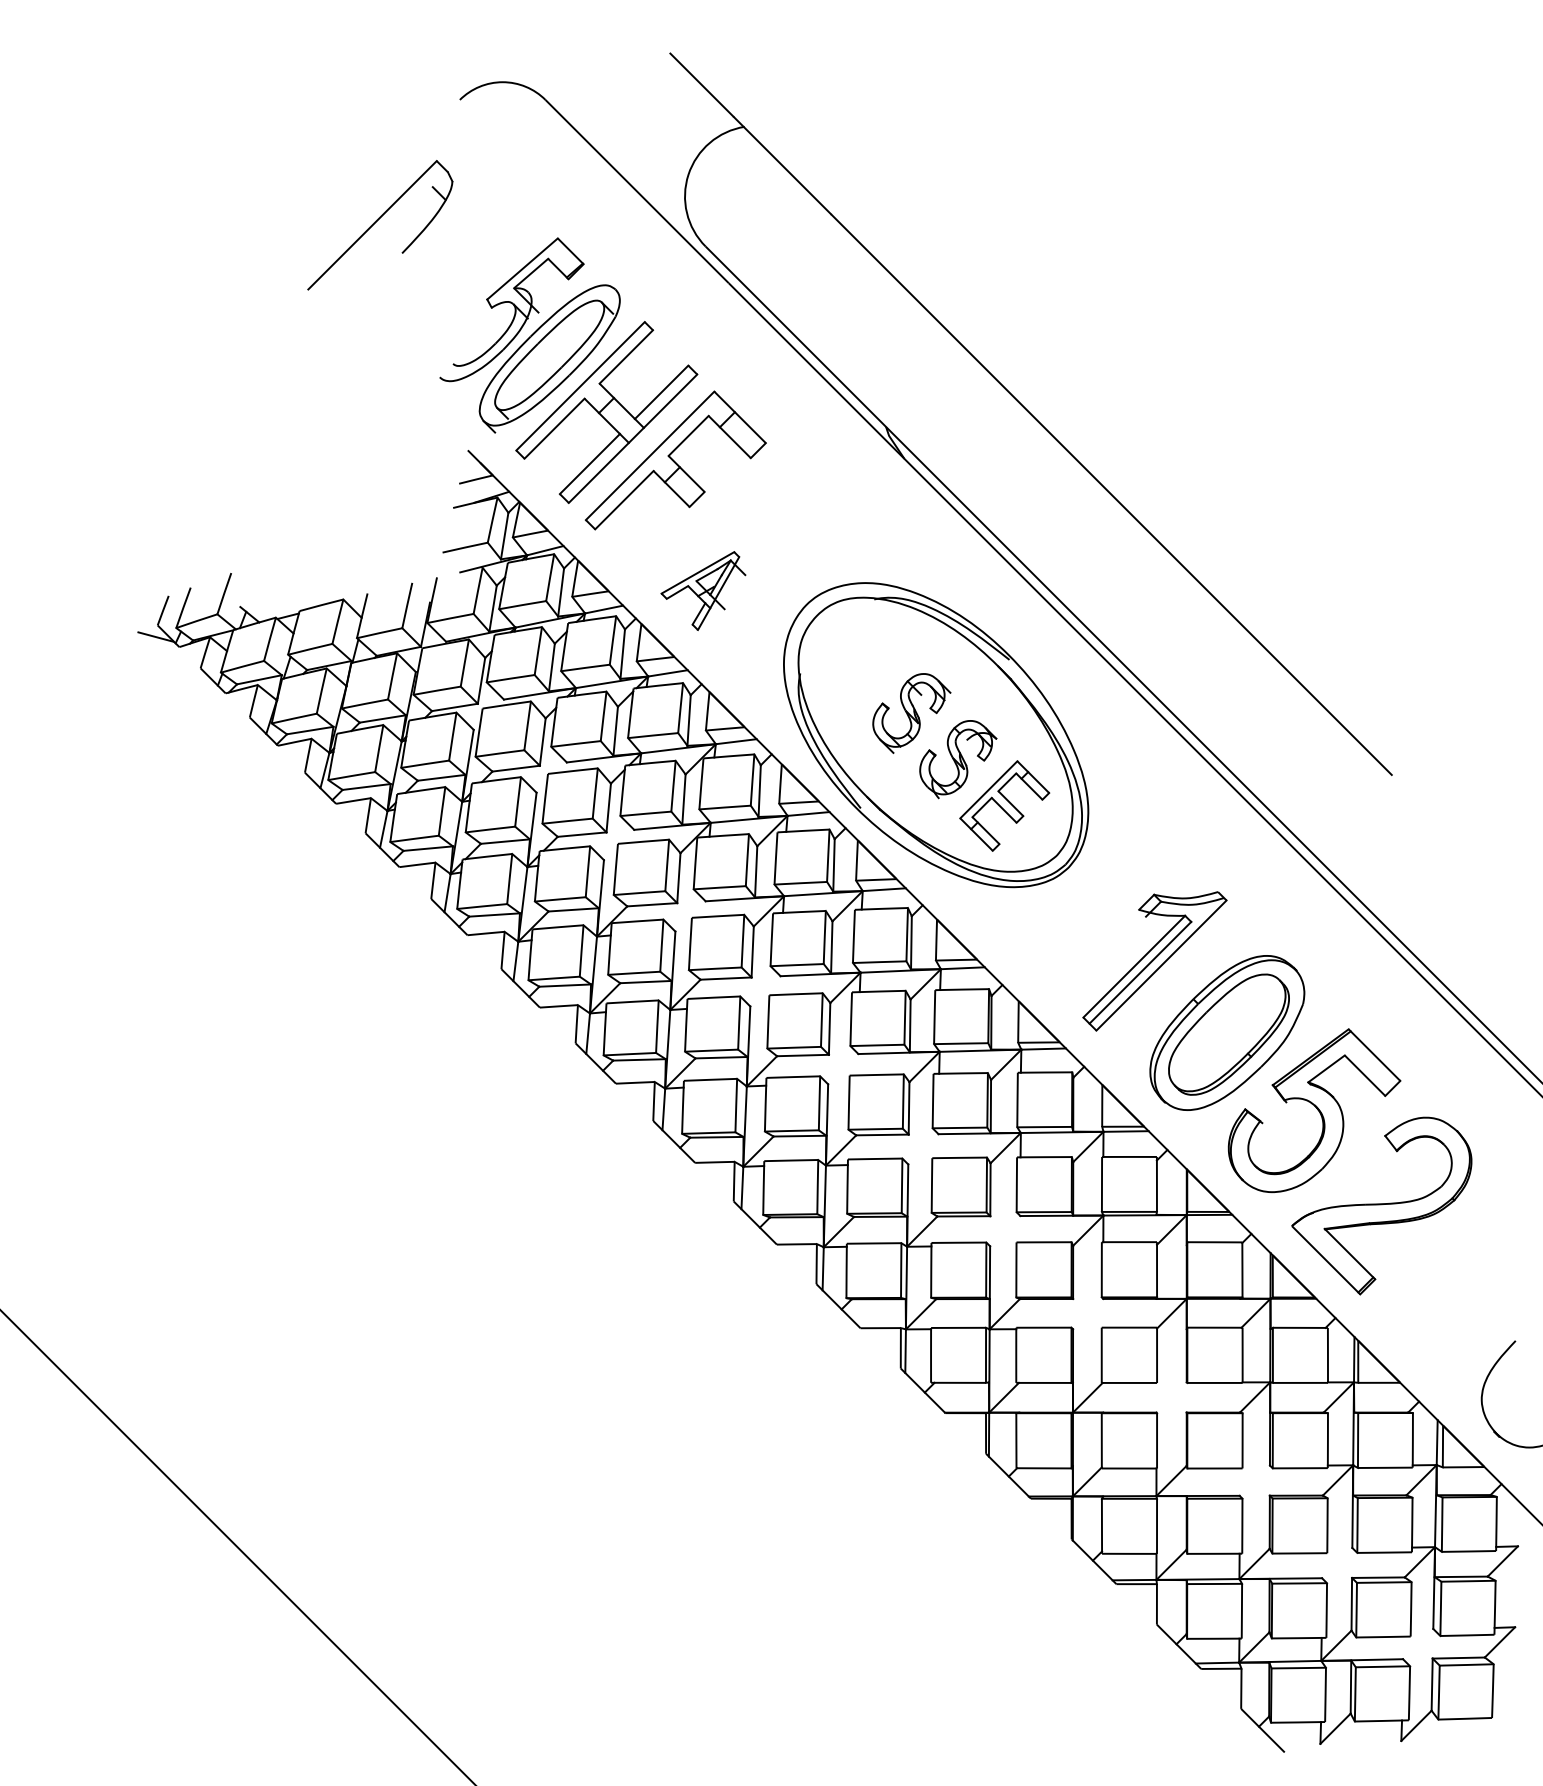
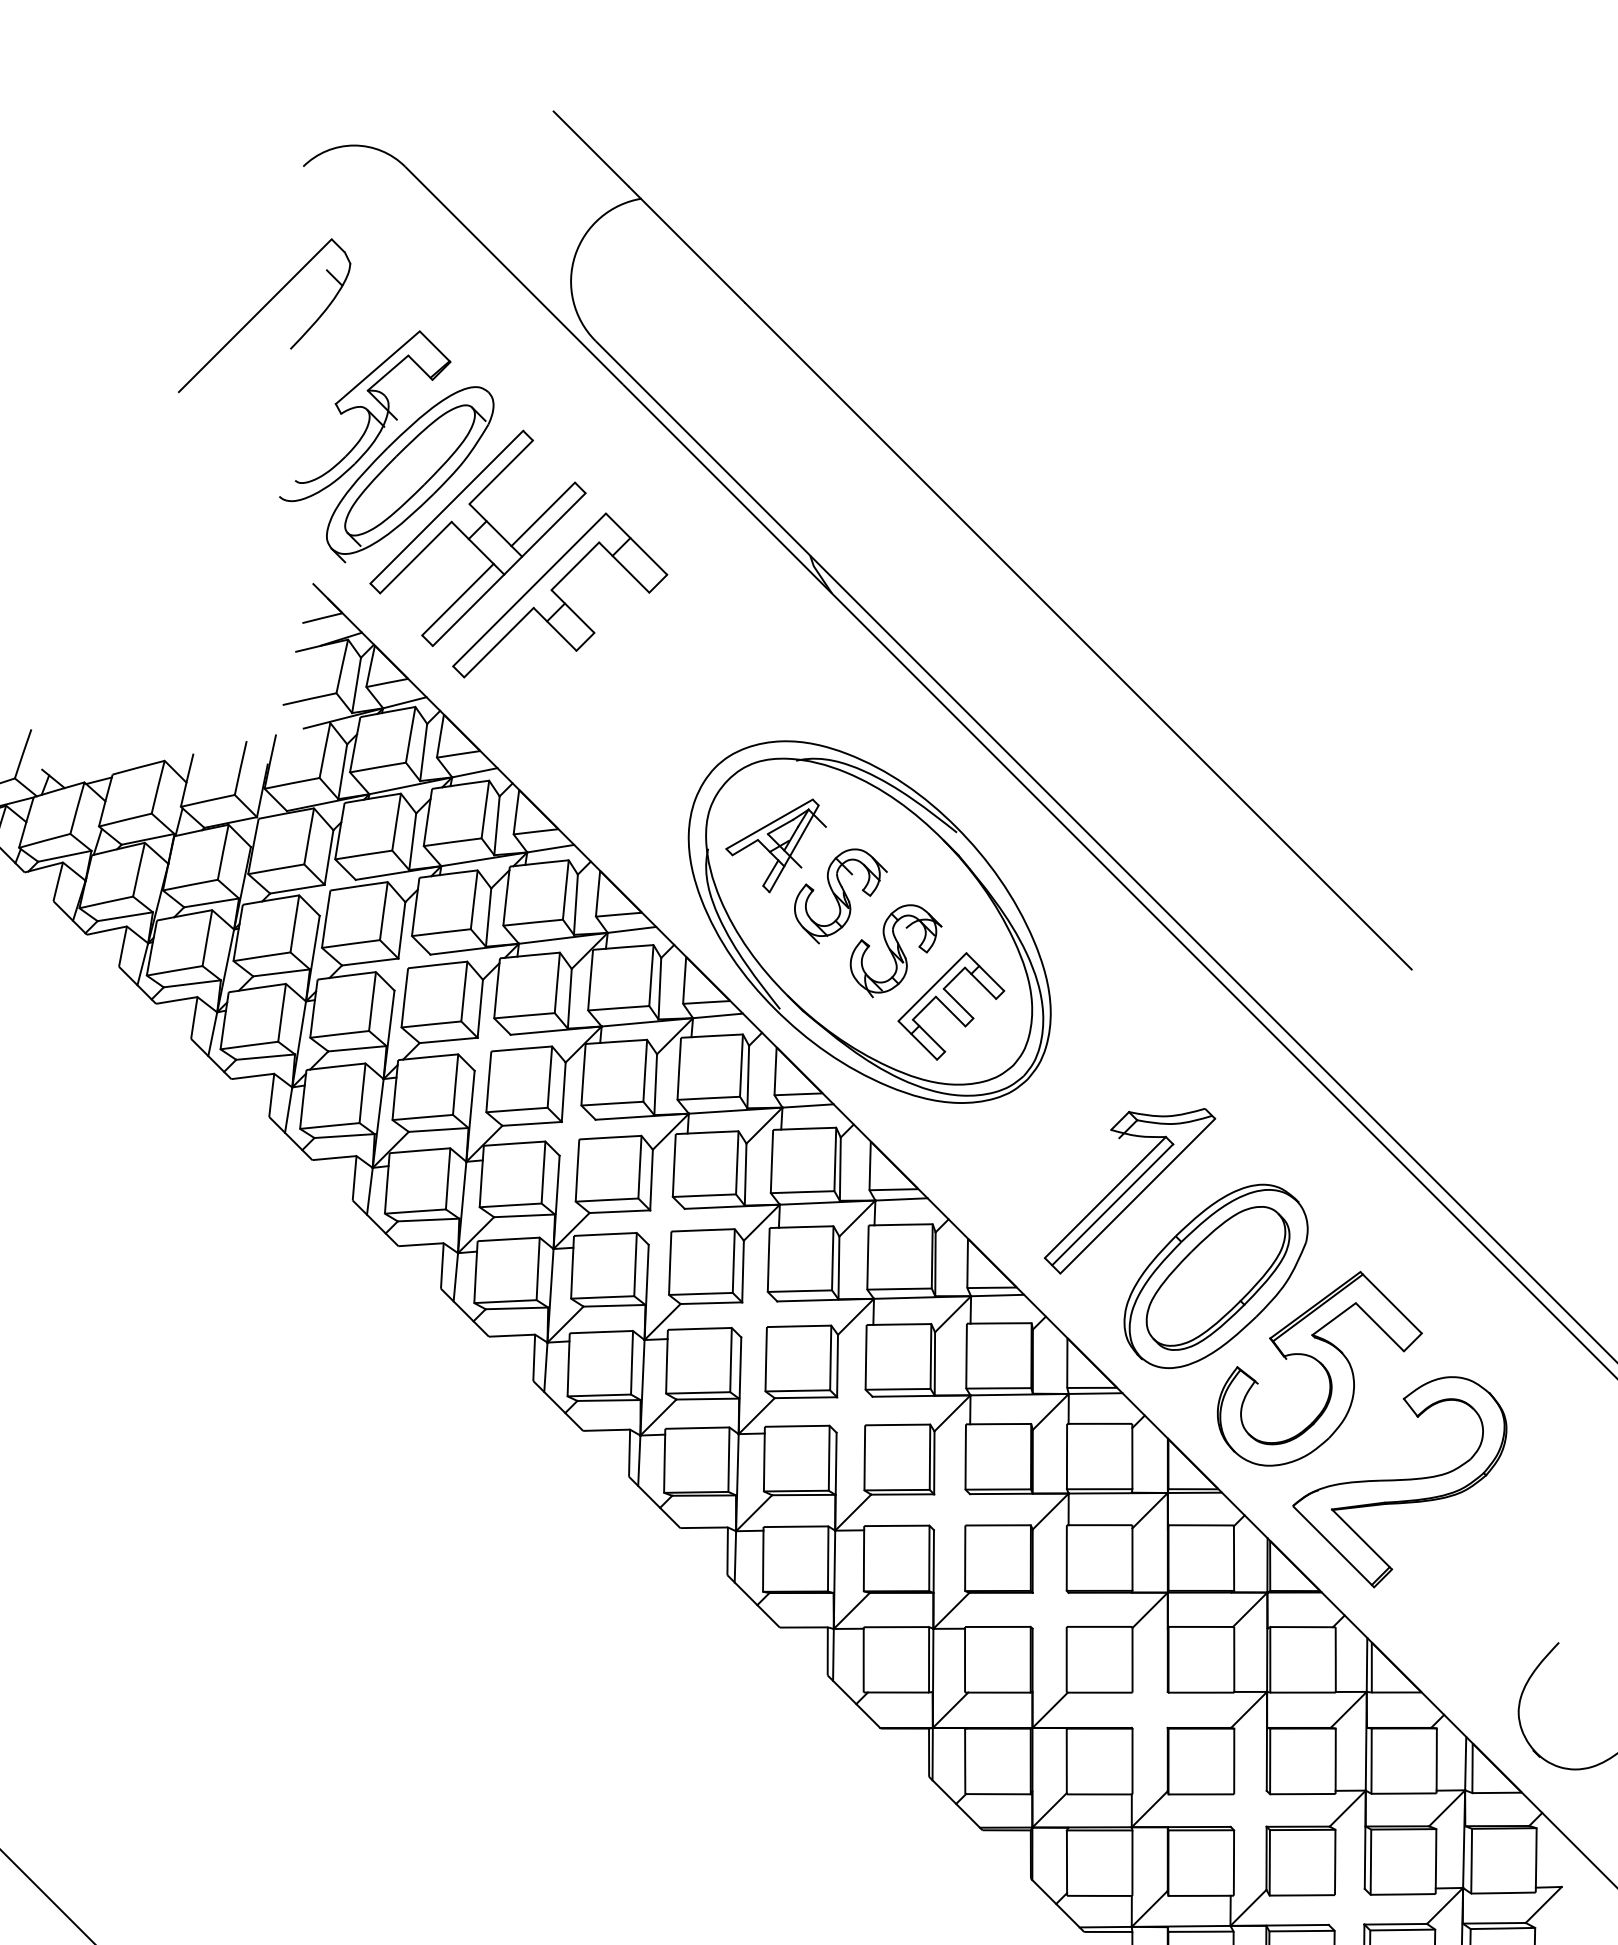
part: (380, 225) -> (264, 315), moved
part: (703, 590) -> (776, 845), moved

